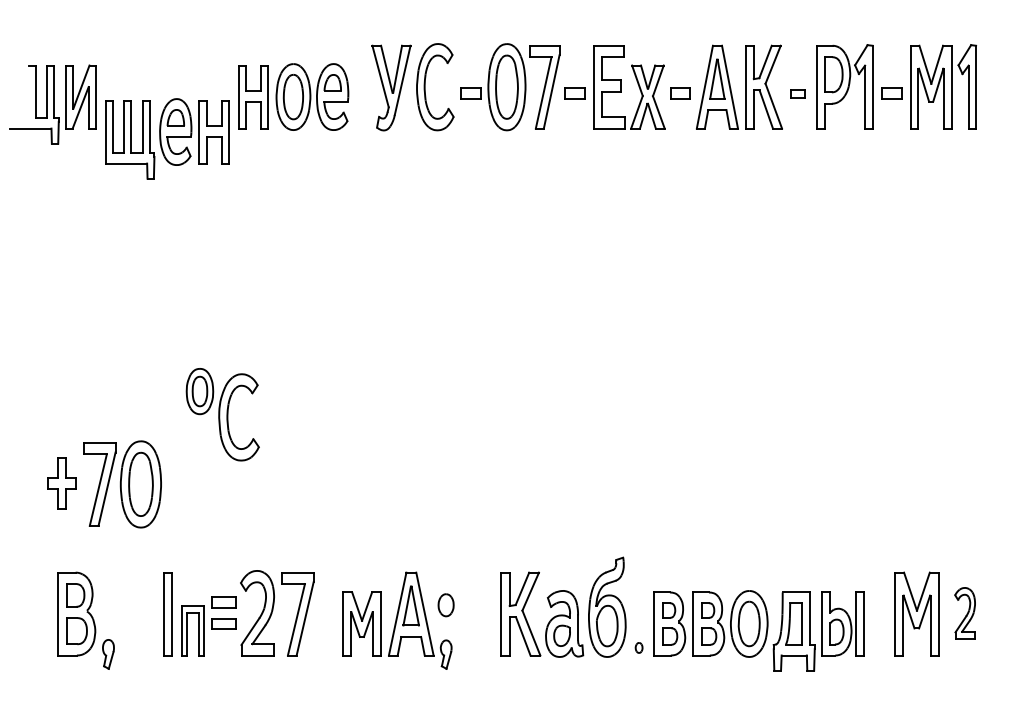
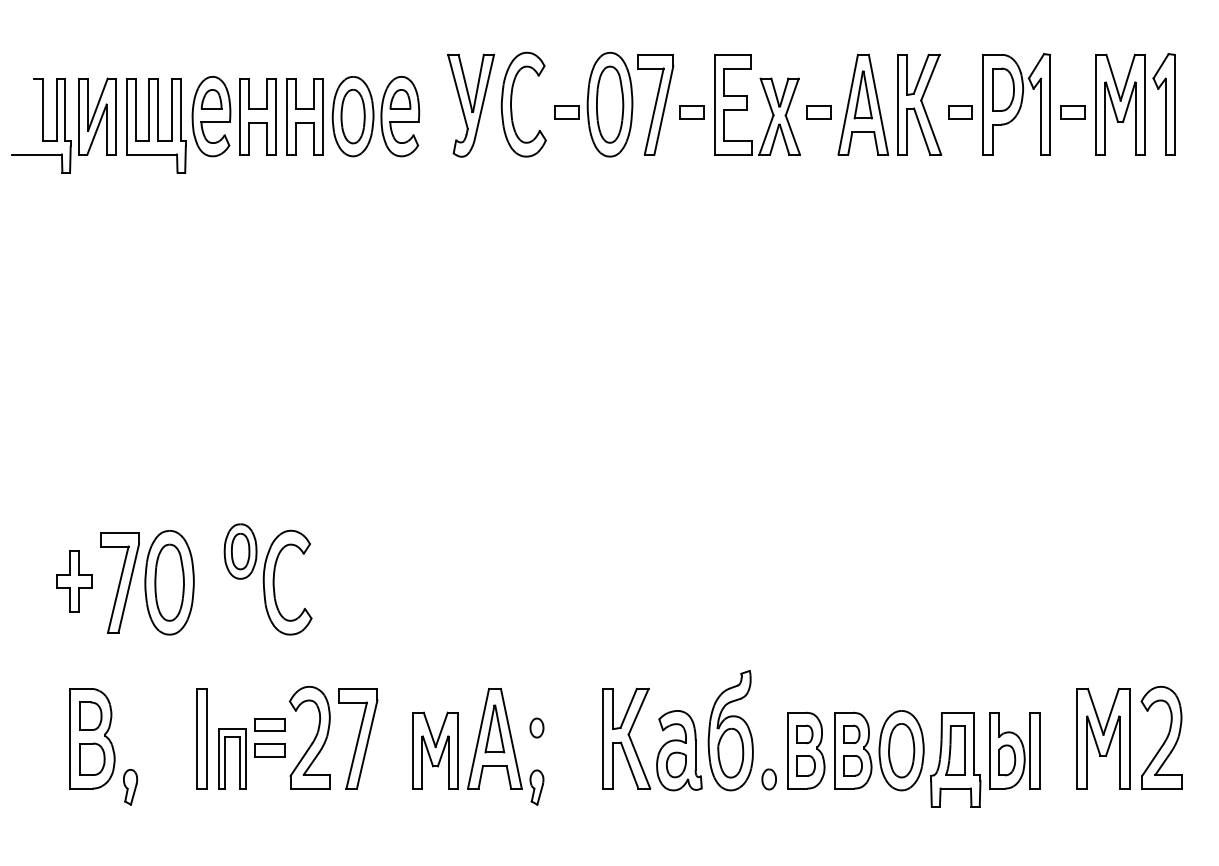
part: (797, 93) -> (959, 112), size x1.43
part: (167, 138) -> (201, 124), moved
part: (222, 414) -> (267, 579), moved
part: (446, 604) -> (537, 727), size x0.71
part: (964, 613) -> (1160, 738), size x1.67
part: (638, 647) -> (768, 778), size x1.67

